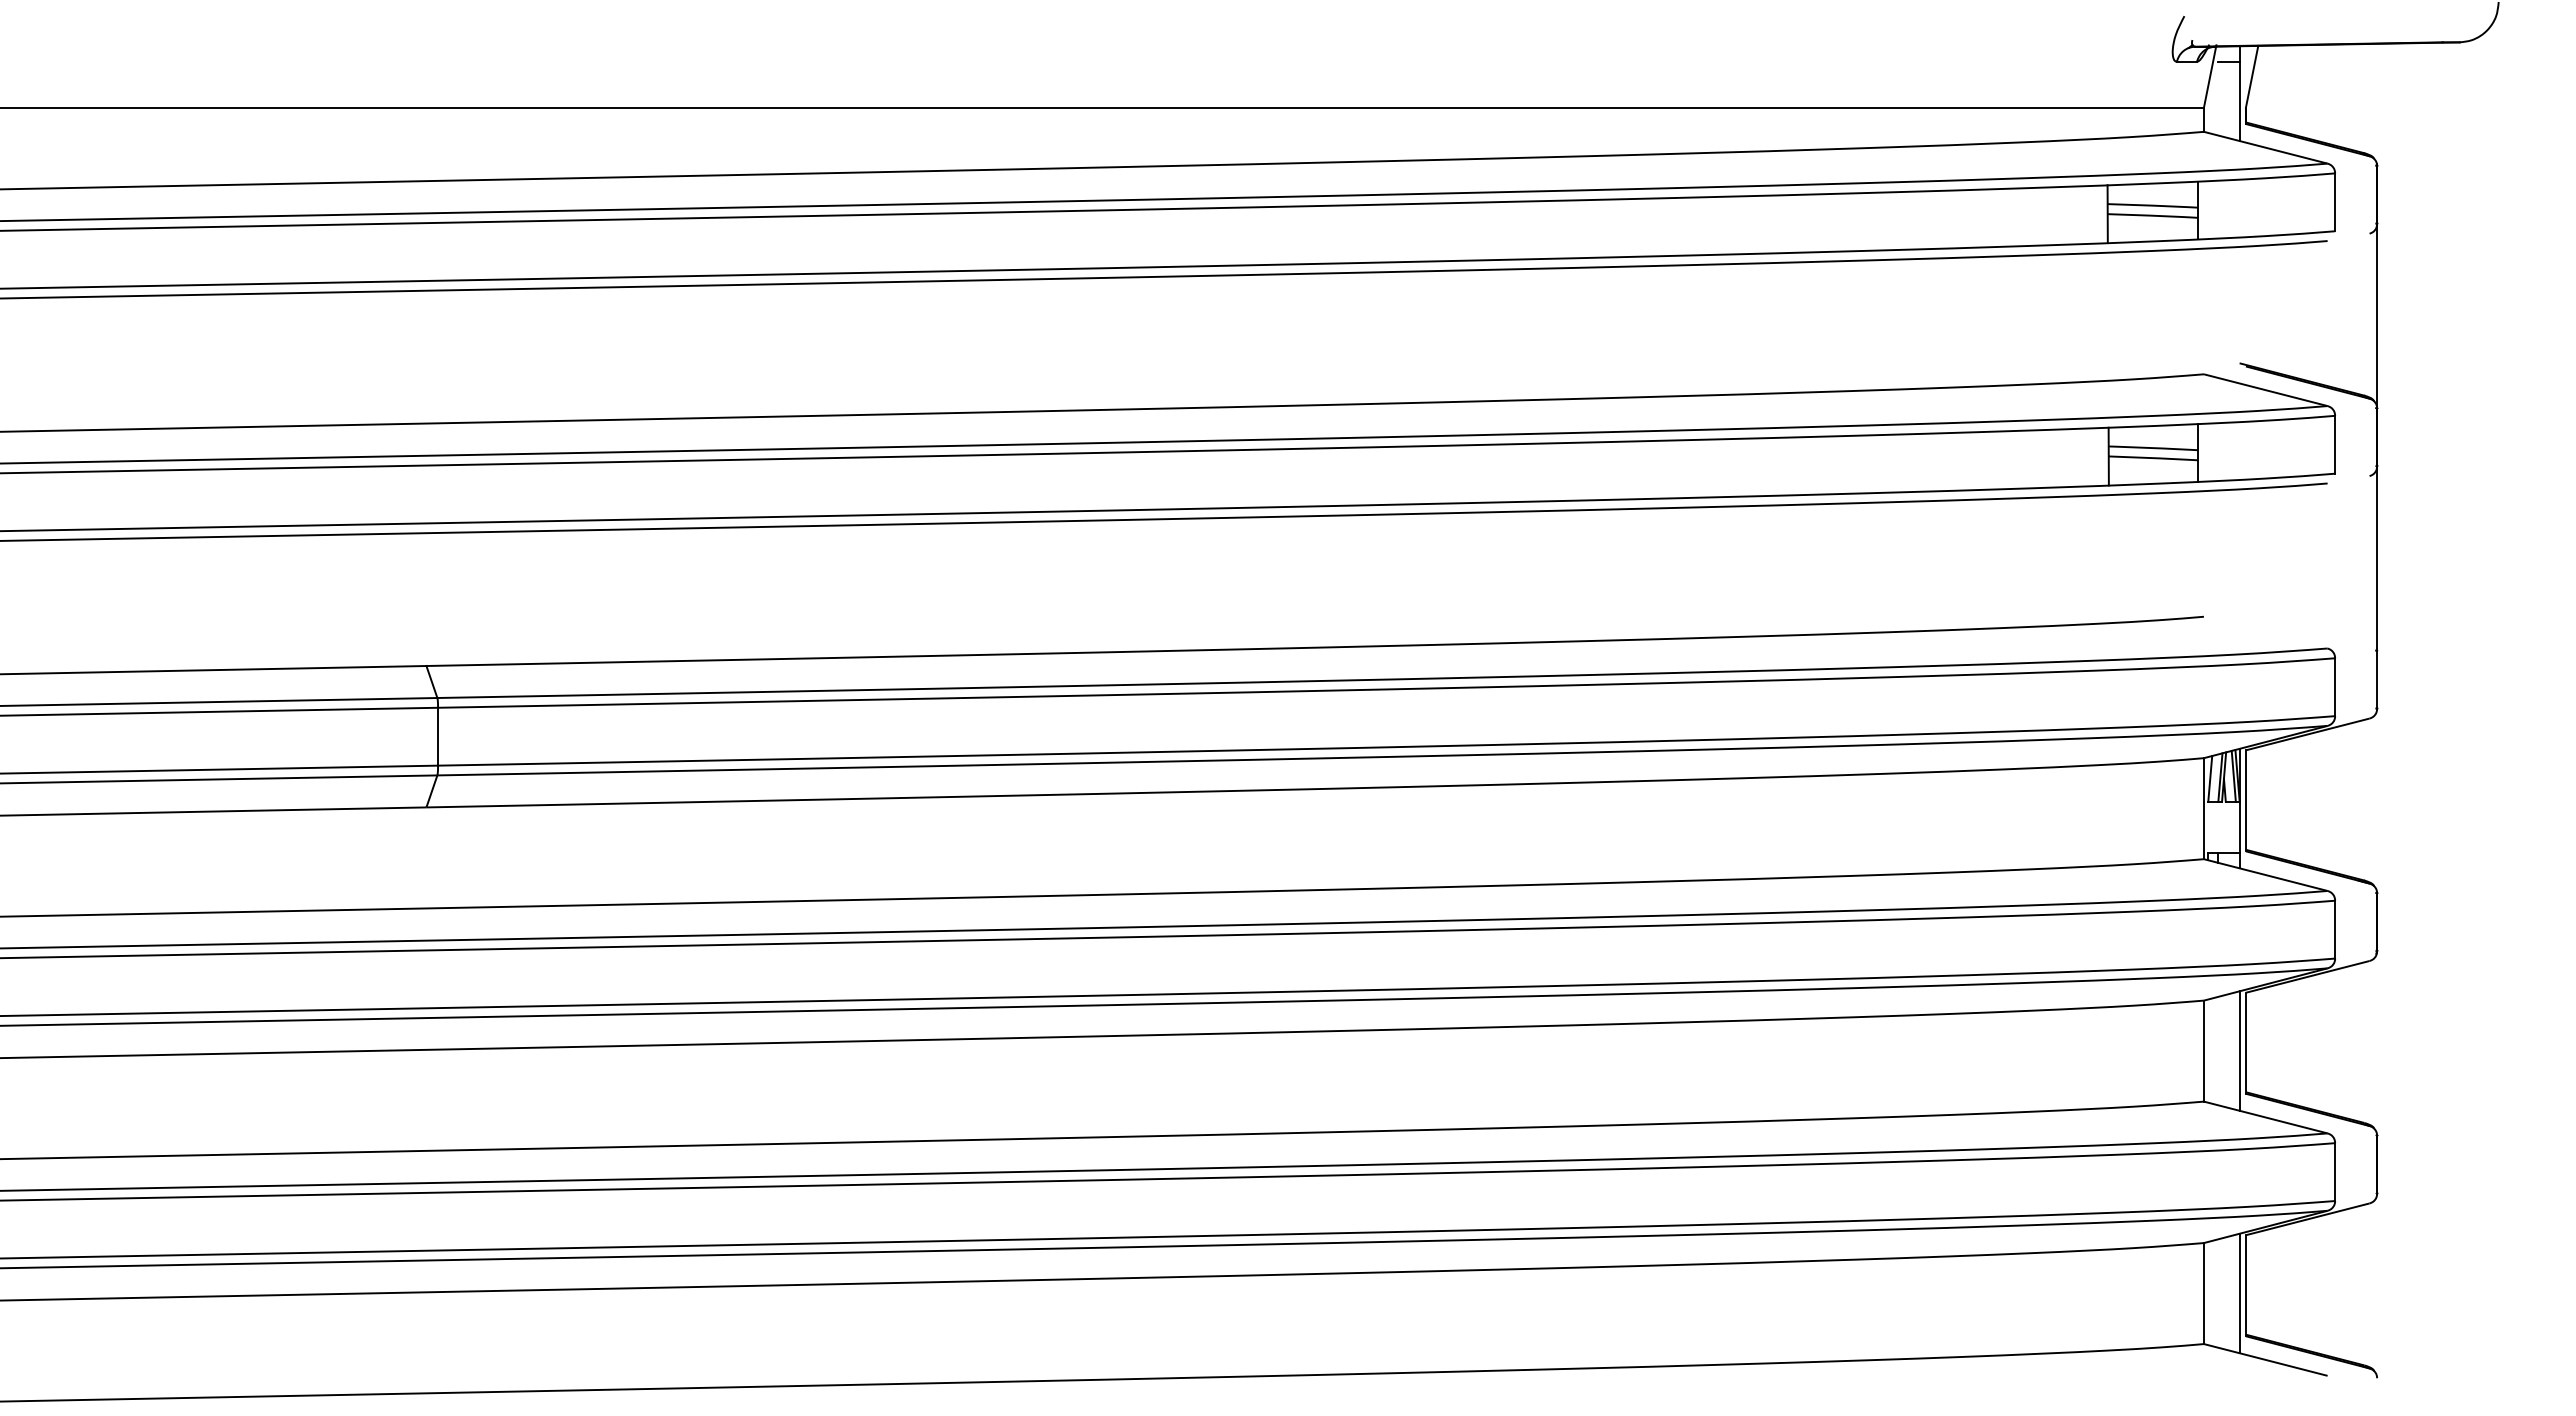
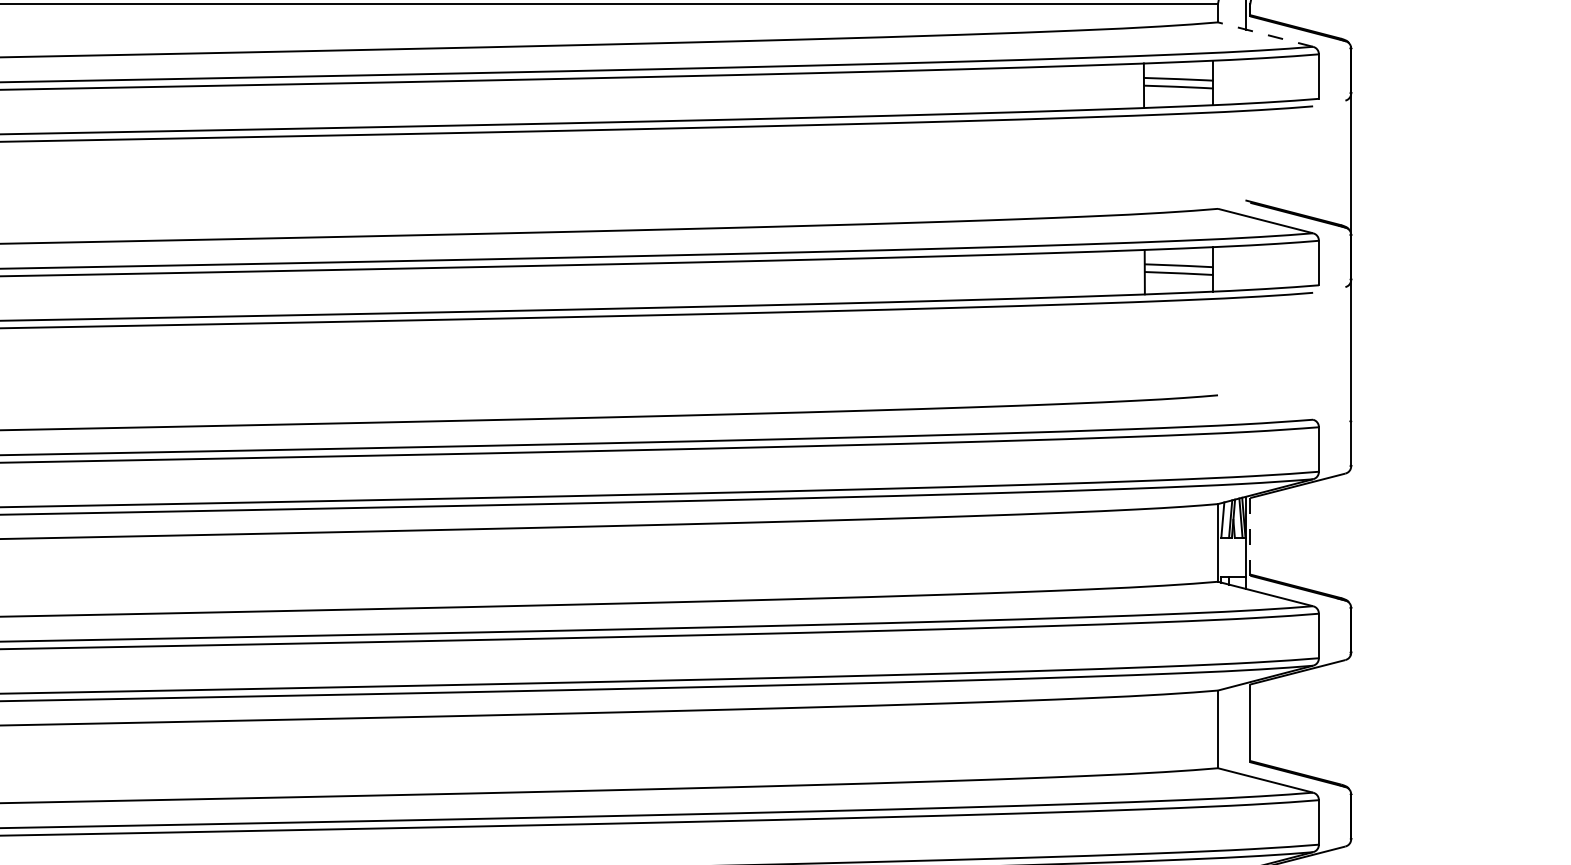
line: (2265, 147) -> (1265, 34), solid -> dashed
line: (2245, 800) -> (1249, 536), solid -> dashed
line: (2240, 1050) -> (1246, 728), removed

